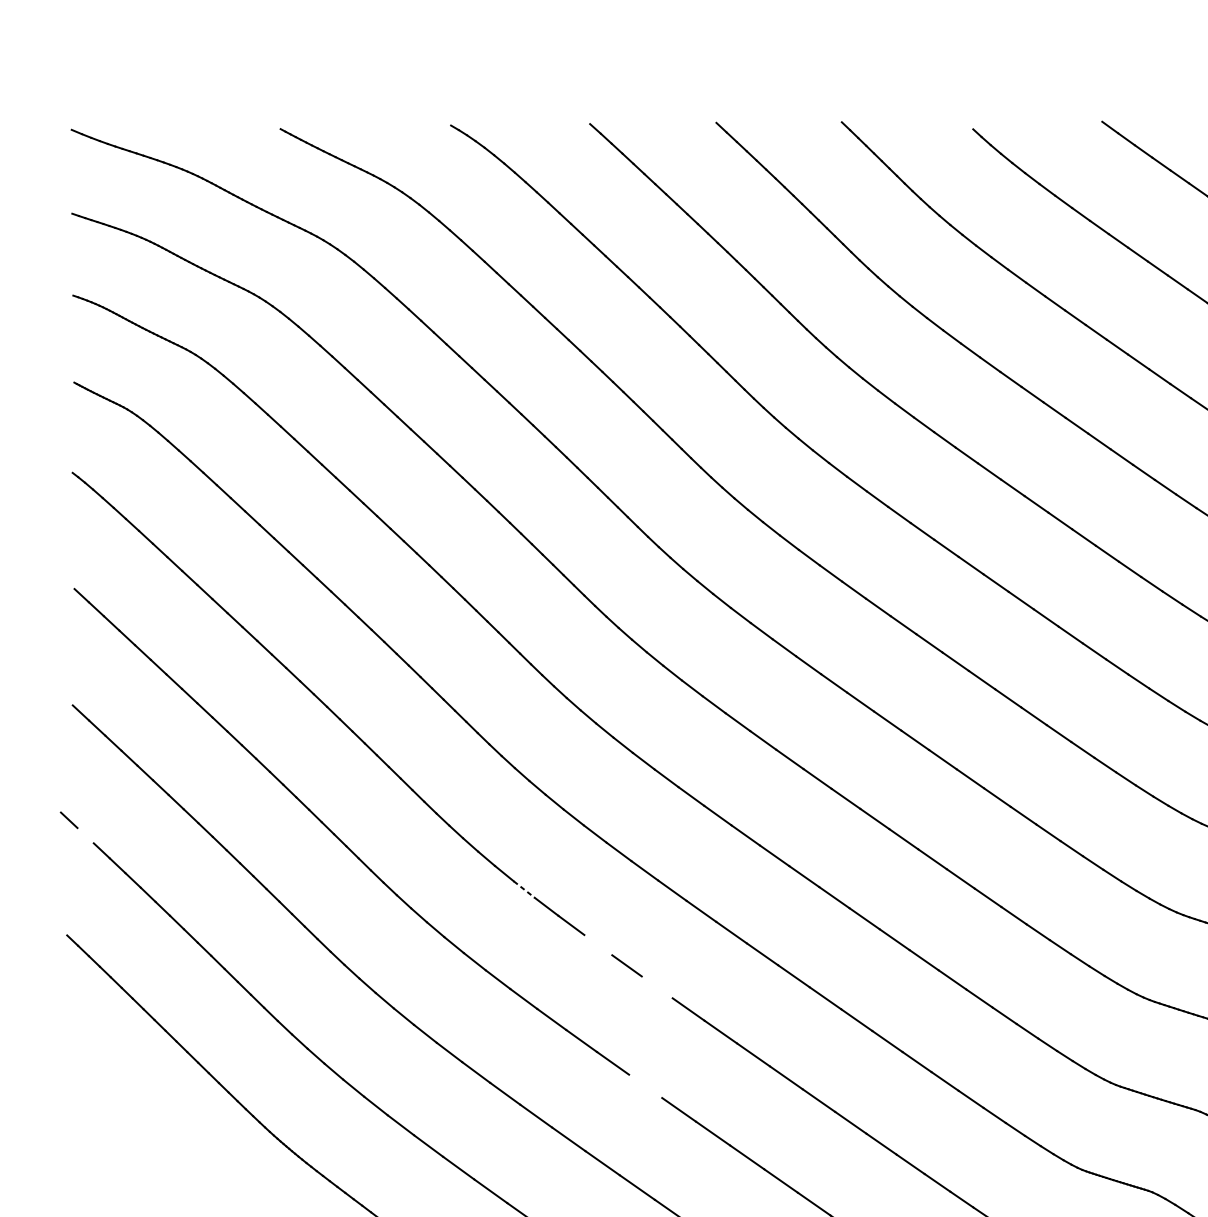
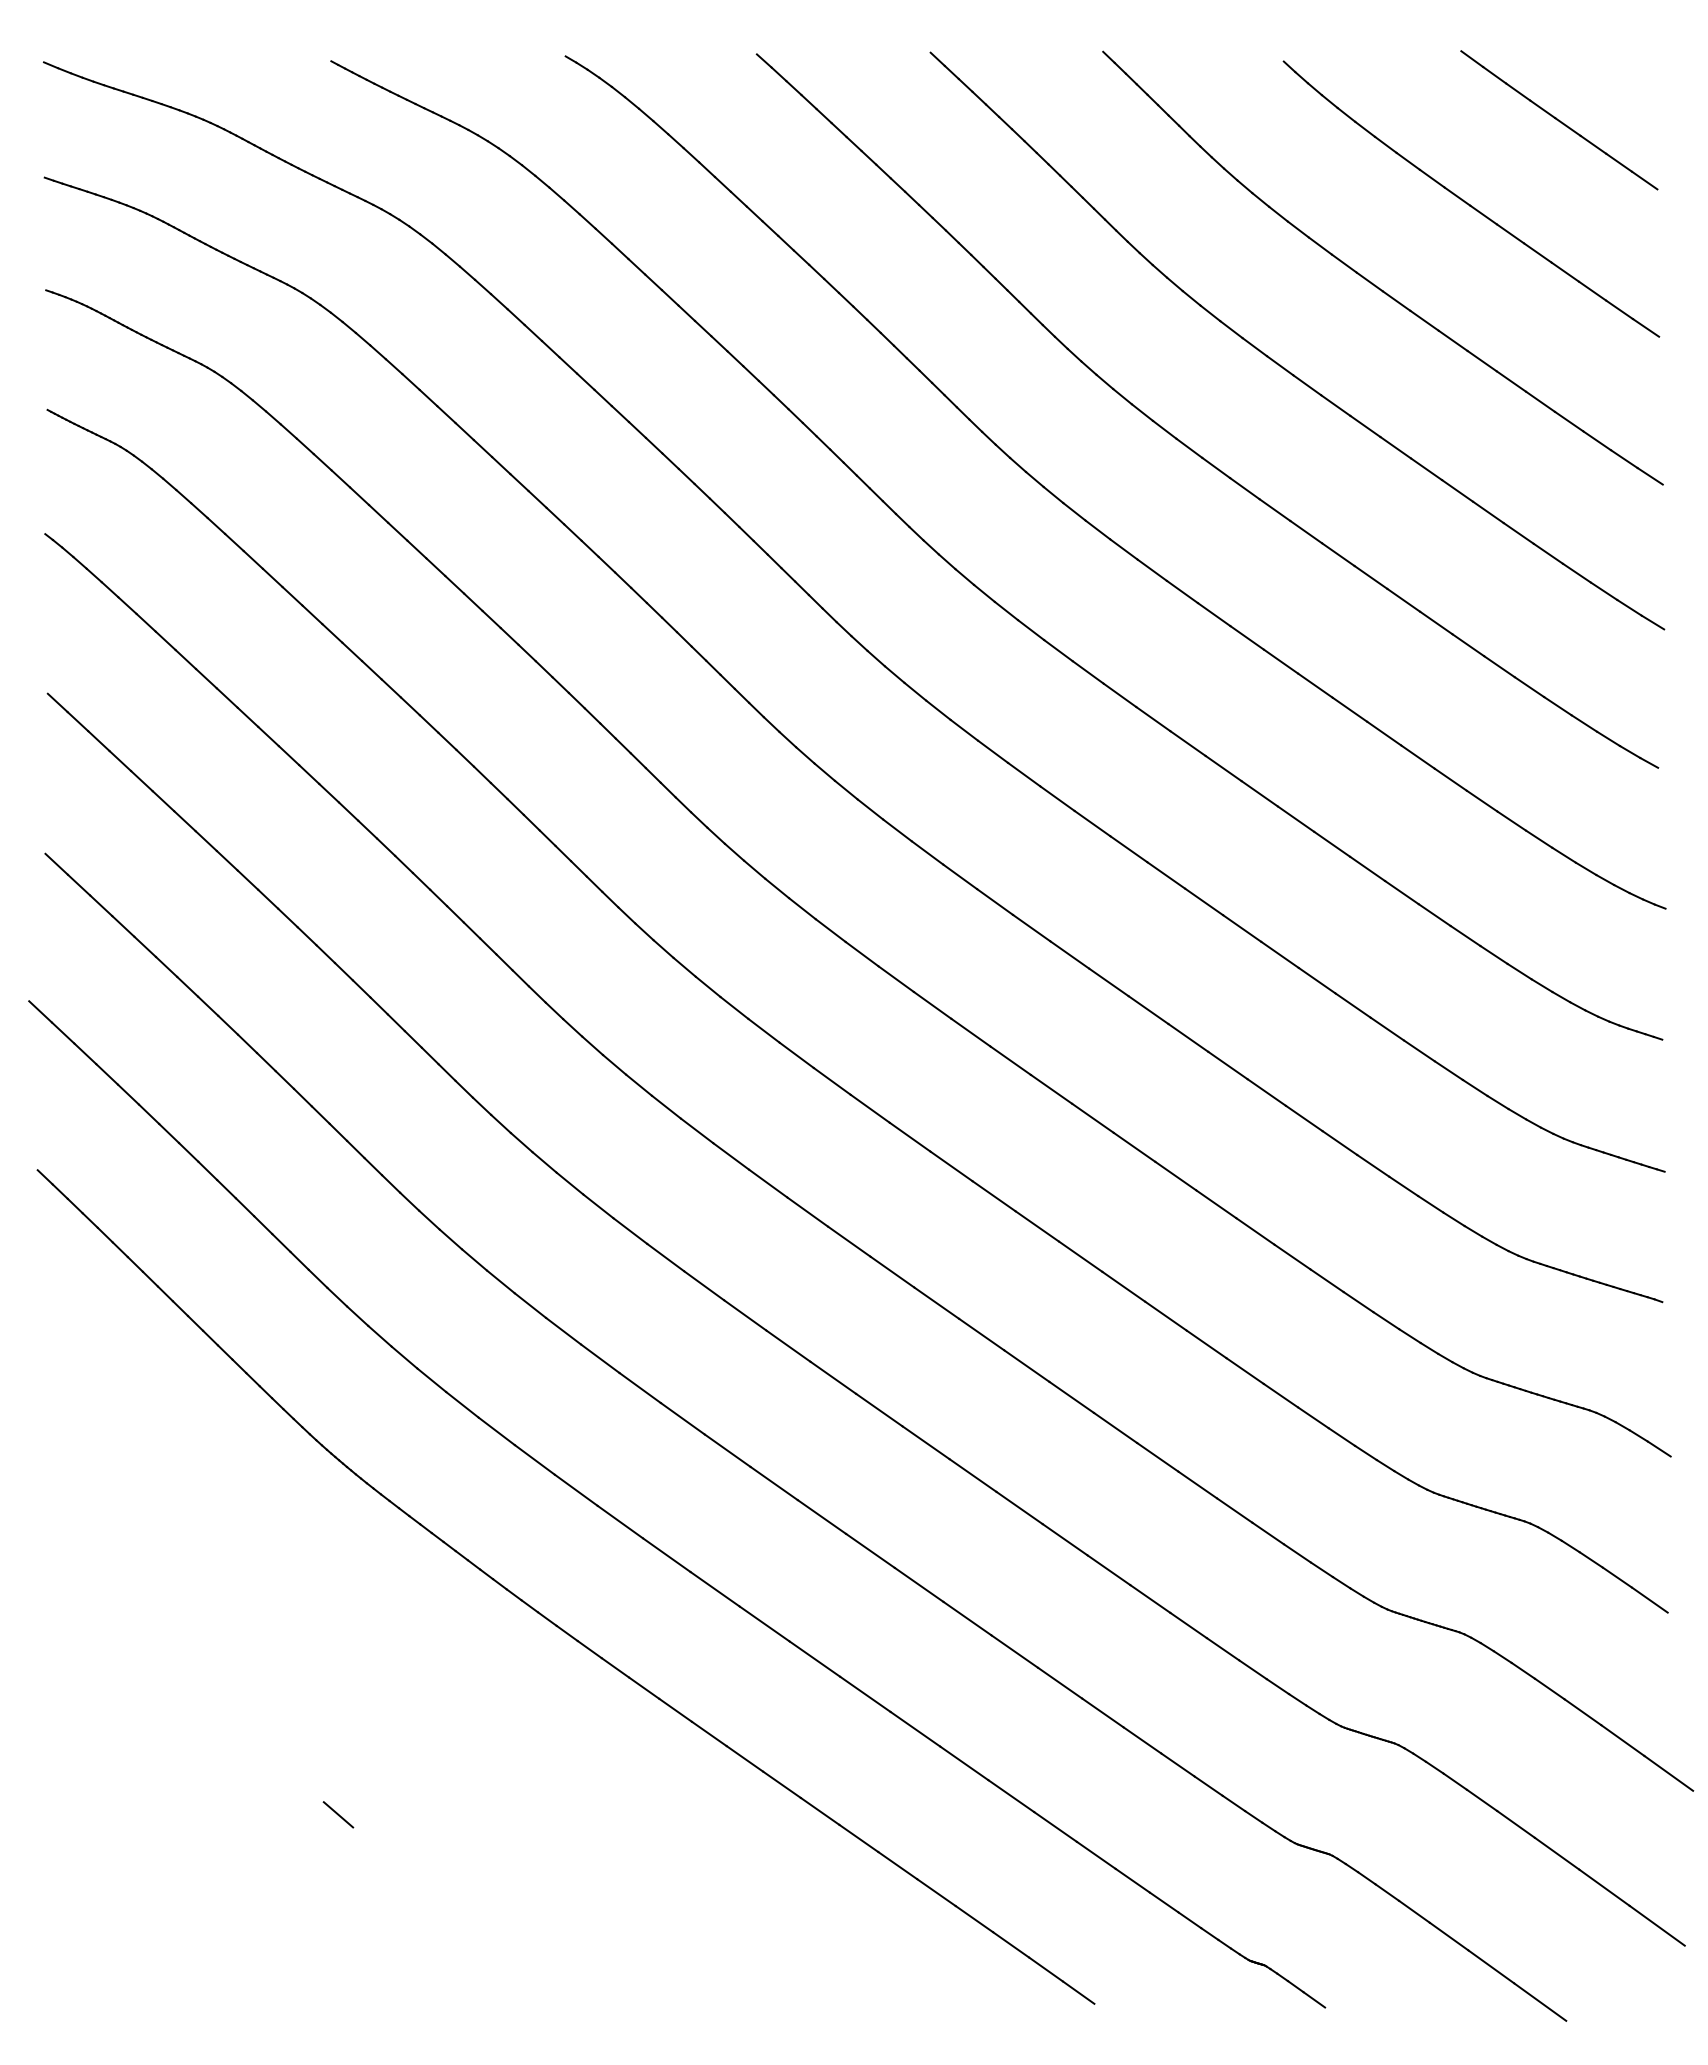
line: (85, 835) -> (62, 1032), added
line: (524, 889) -> (666, 1107), dashed -> solid
line: (598, 945) -> (768, 1183), added
line: (657, 987) -> (849, 1241), added
line: (645, 1086) -> (833, 1377), added

